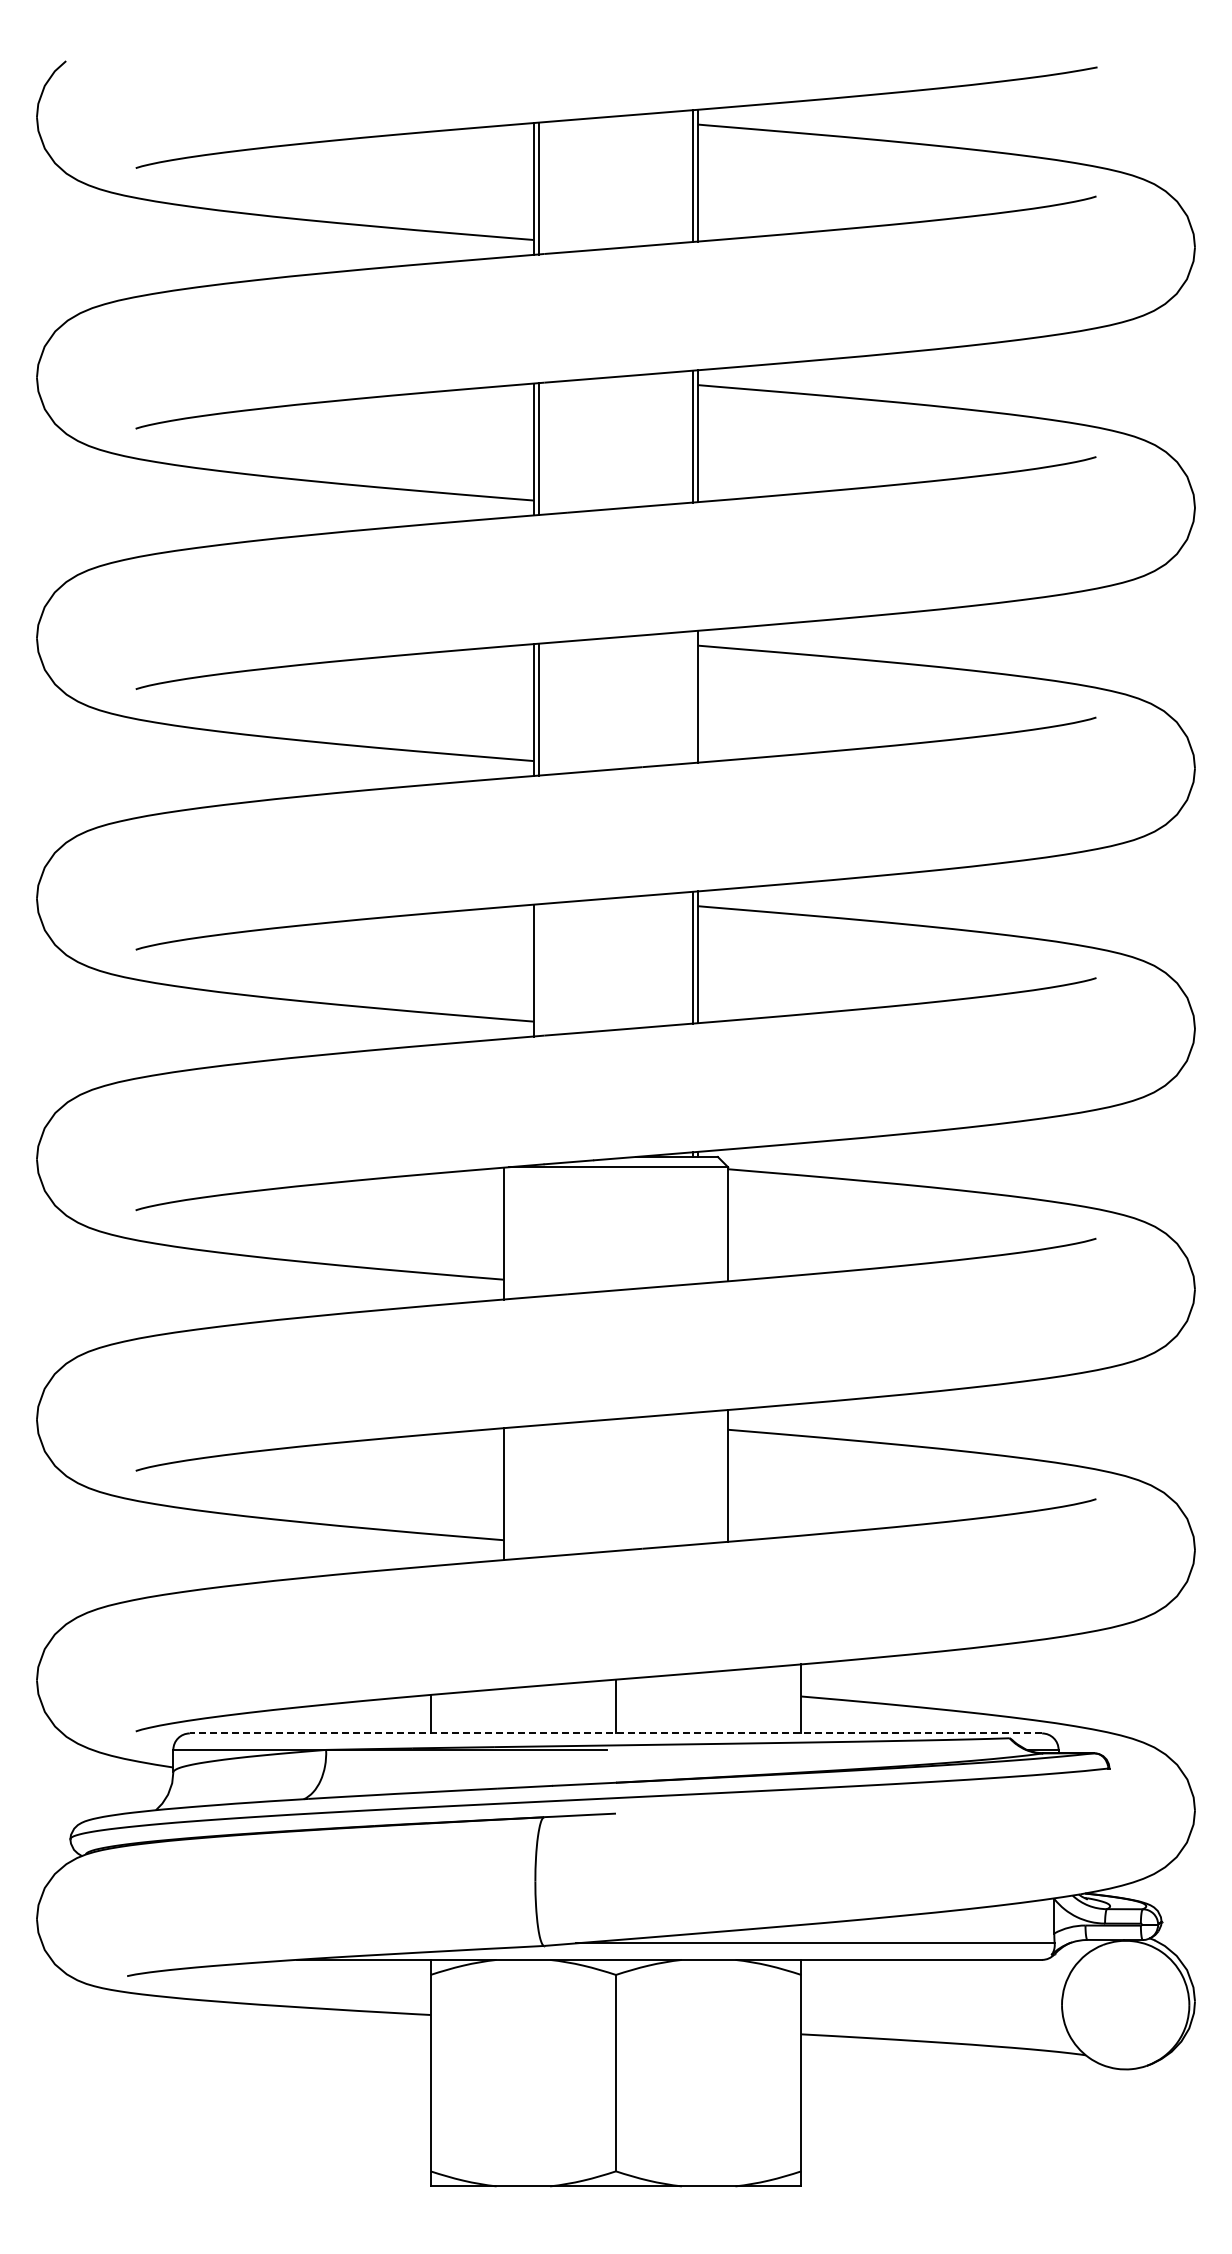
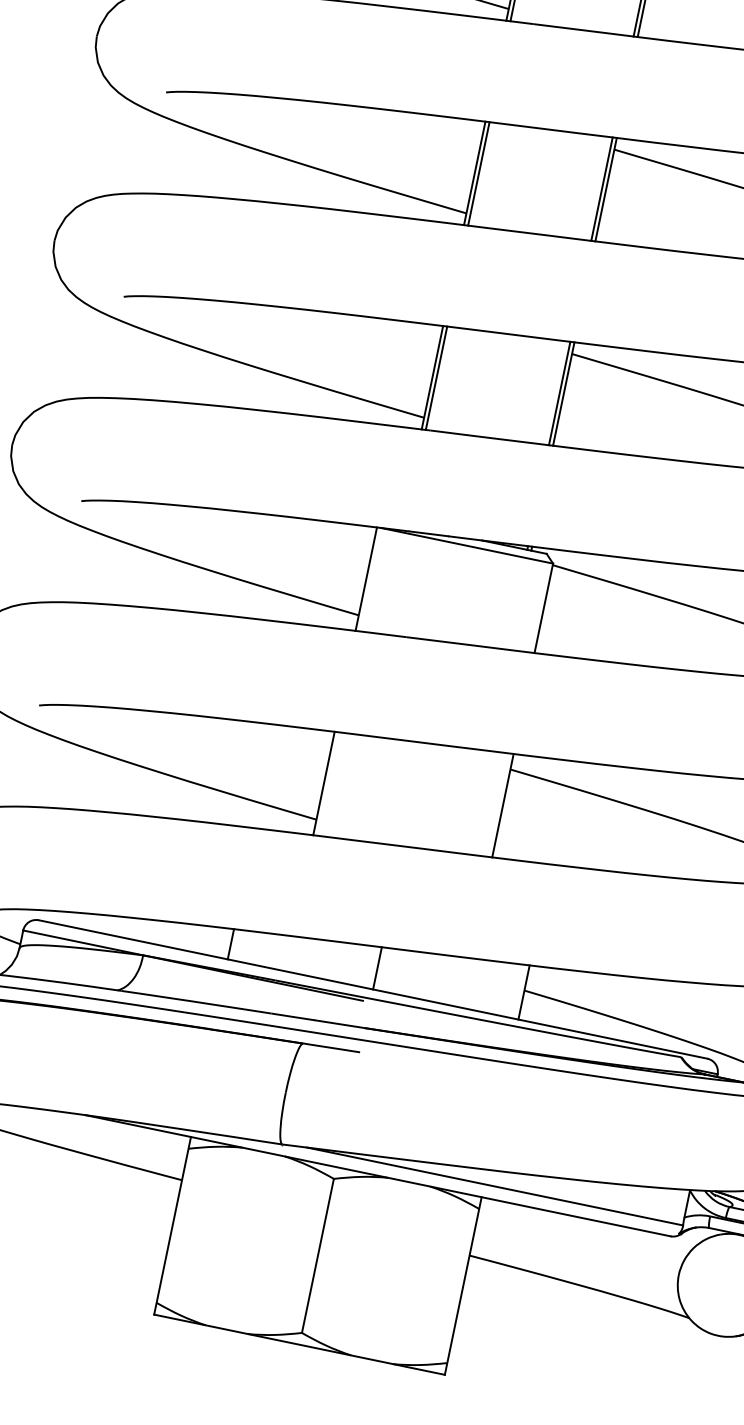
line: (693, 697) -> (602, 189), added
line: (538, 970) -> (436, 378), added
line: (615, 1733) -> (372, 989), dashed -> solid

